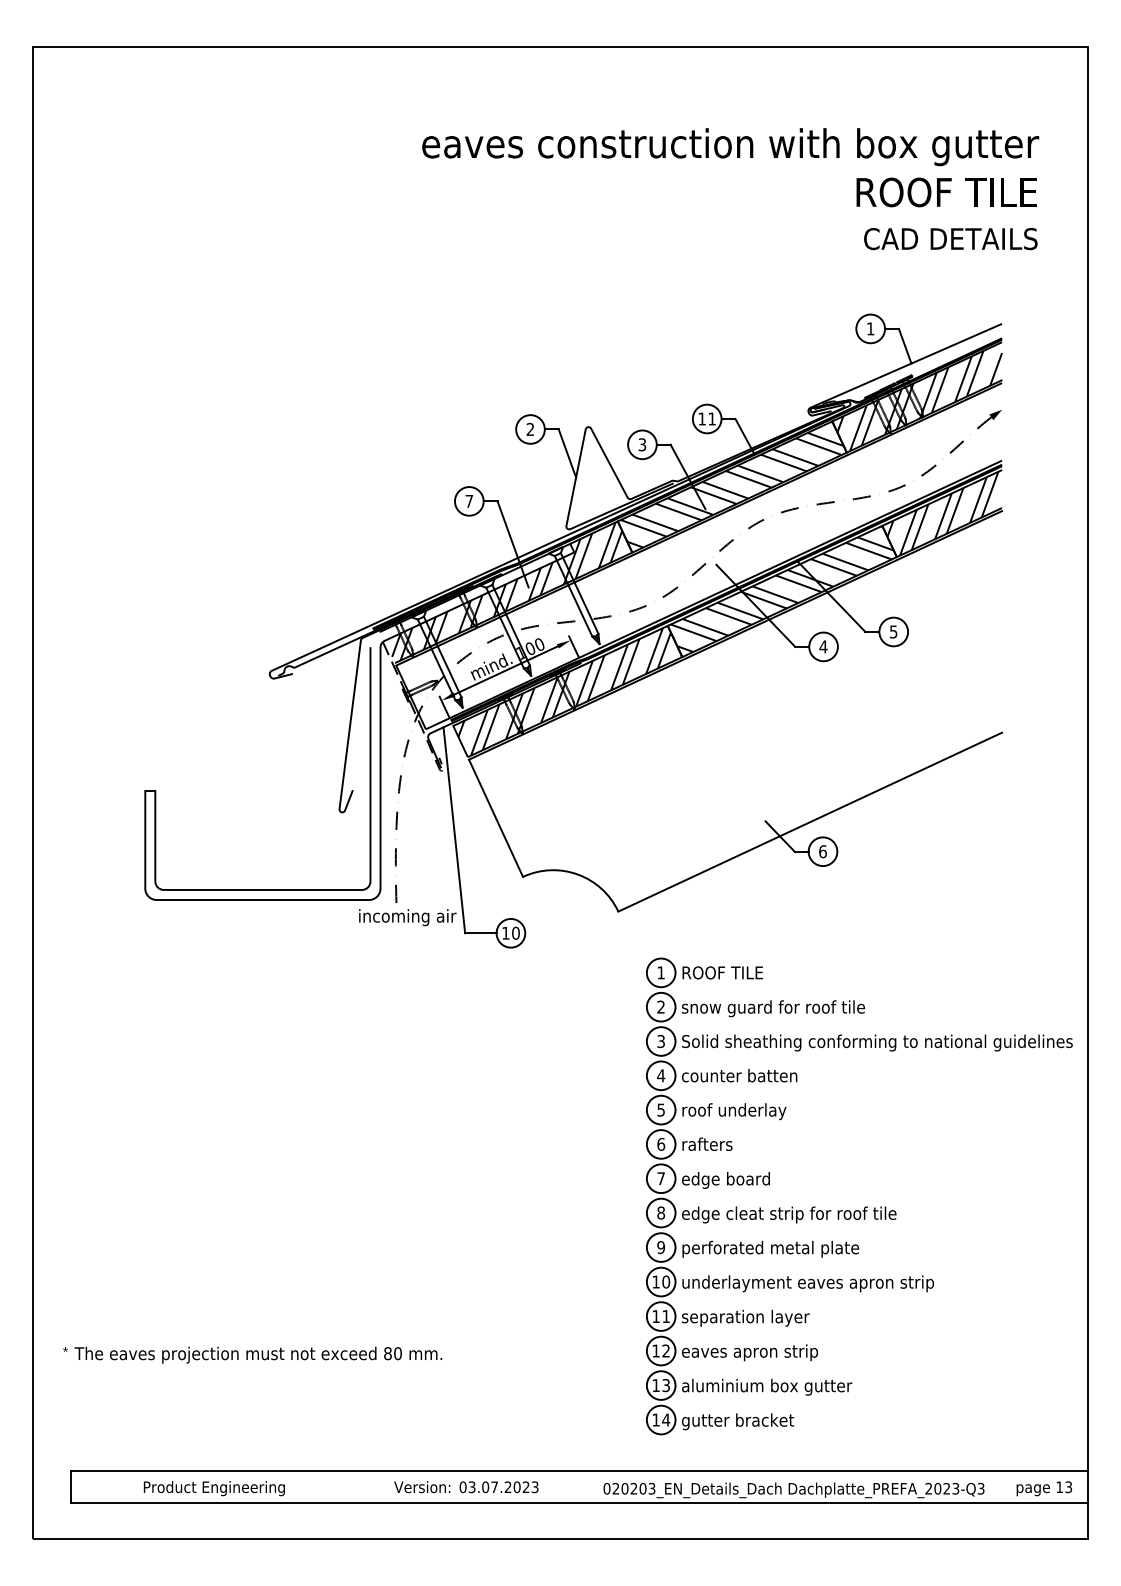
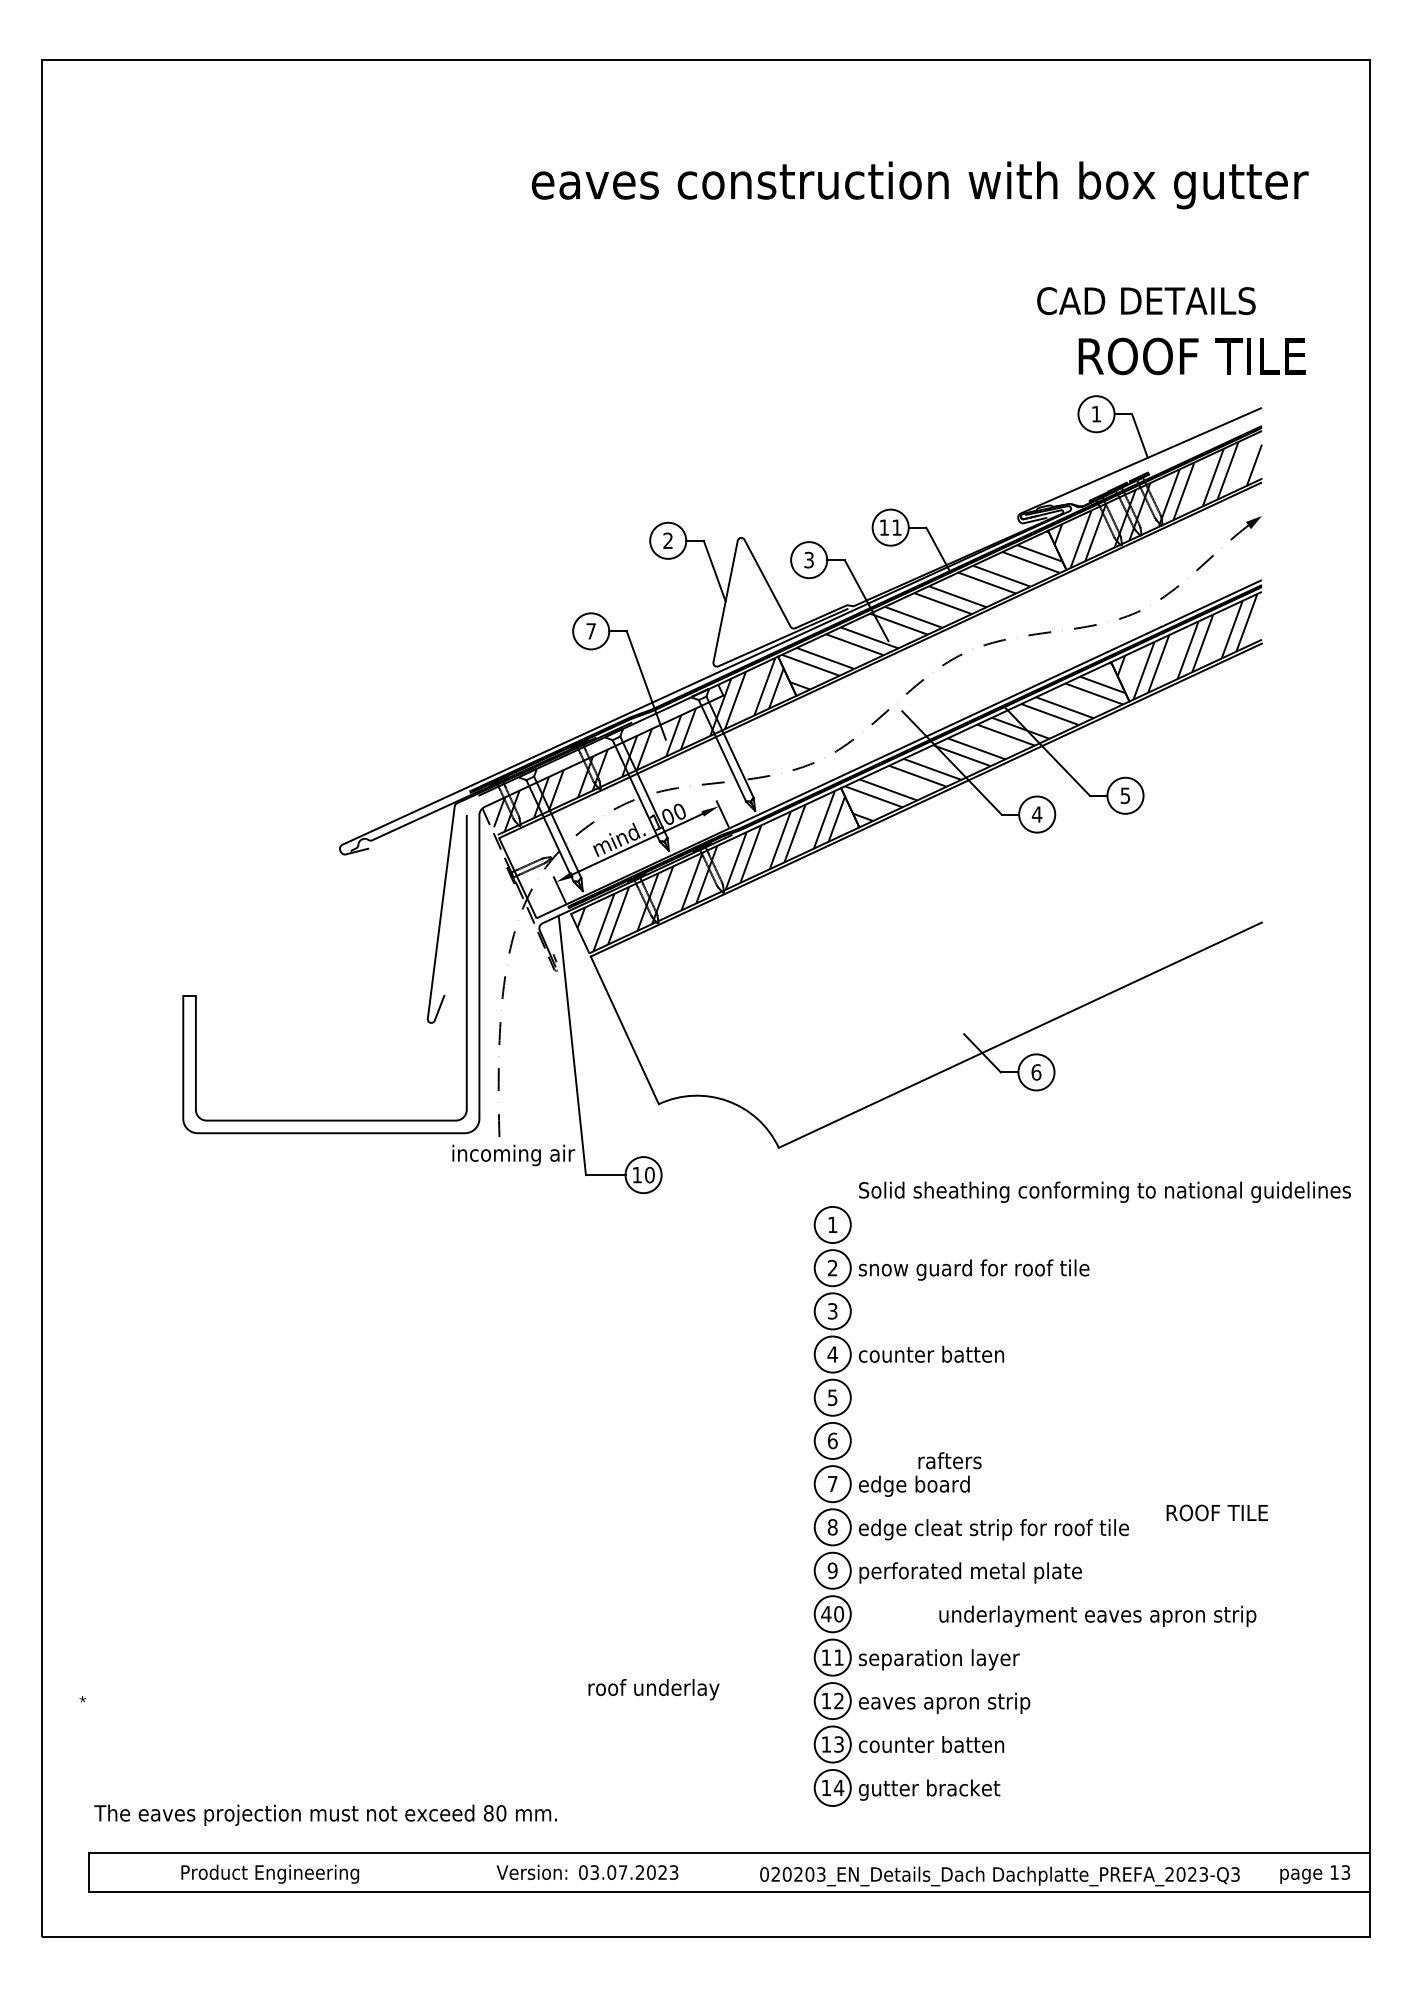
text: (946, 192) -> (1191, 356), moved
text: (950, 239) -> (1146, 301), moved
text: (722, 972) -> (1216, 1512), moved
text: (877, 1042) -> (1104, 1191), moved
text: (734, 1111) -> (653, 1689), moved
text: (707, 1144) -> (949, 1460), moved
text: (656, 1282) -> (826, 1614), 10 -> 40
text: (807, 1283) -> (1097, 1615), moved
text: (258, 1354) -> (325, 1814), moved
text: (766, 1387) -> (965, 1746), aluminium box gutter -> counter batten

